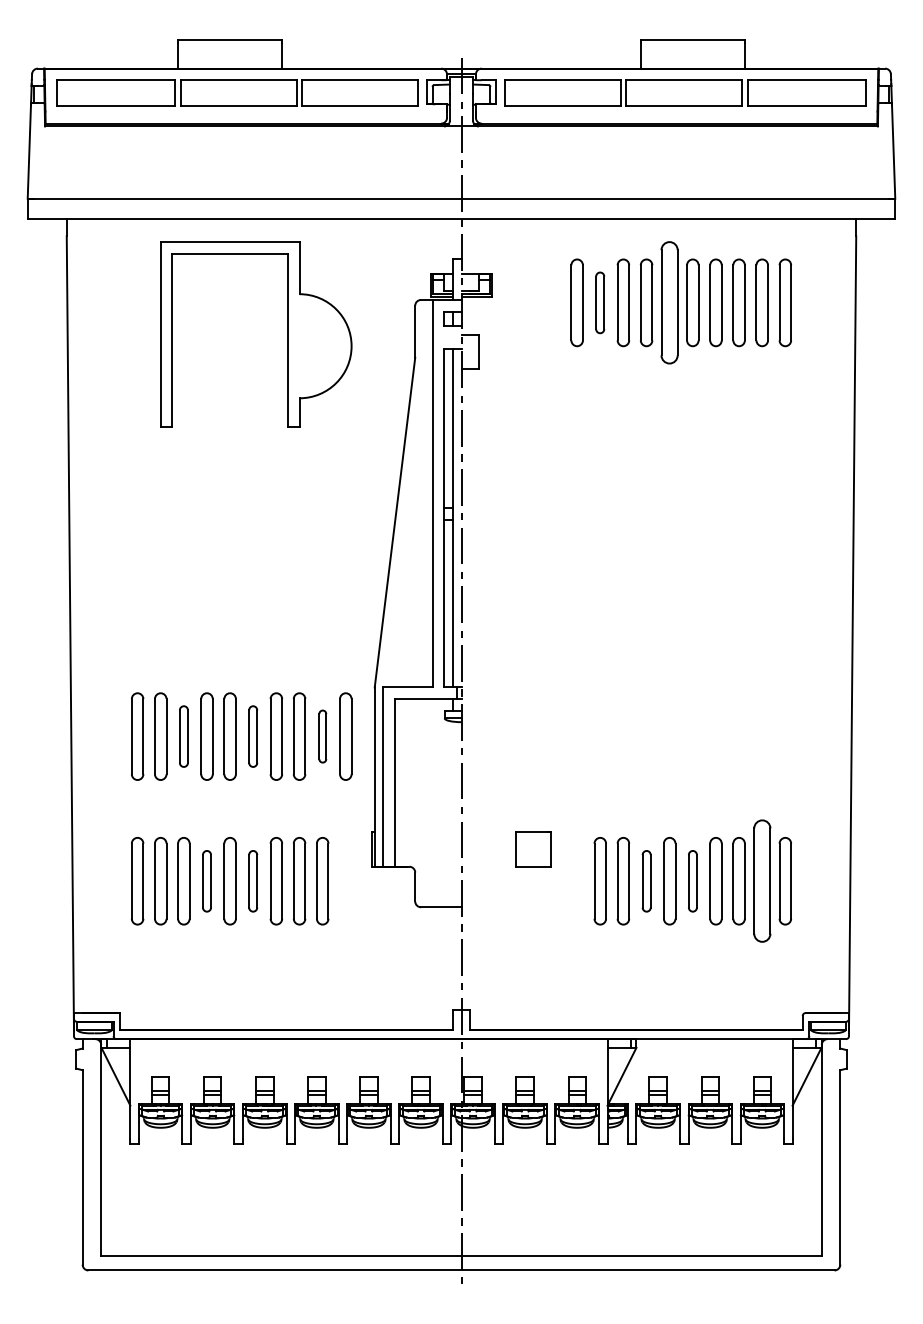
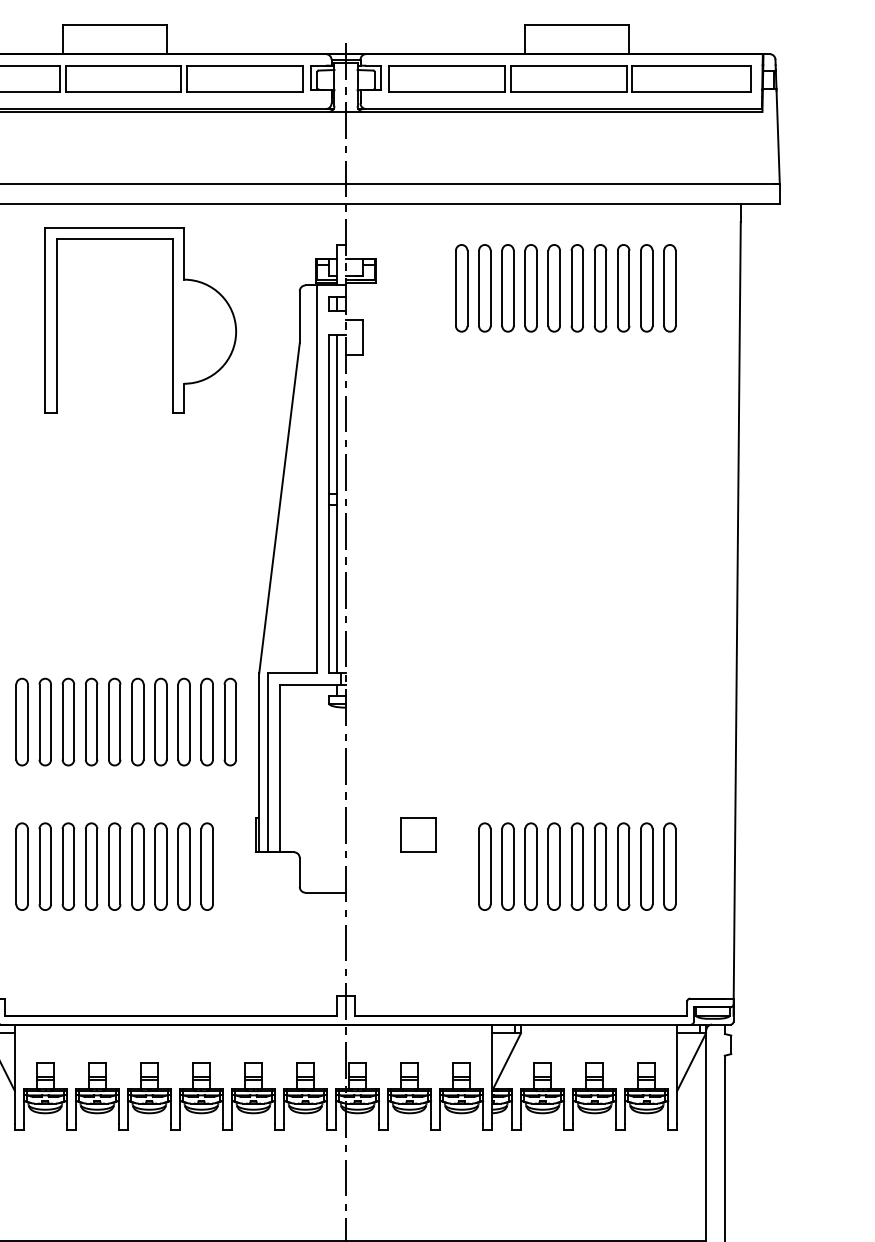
part: (599, 302) -> (484, 287), size x1.43
part: (669, 302) -> (554, 287), size x0.71
part: (183, 736) -> (68, 721), size x1.43
part: (252, 736) -> (137, 721), size x1.43
part: (322, 736) -> (207, 721), size x1.67
part: (206, 881) -> (91, 866), size x1.43
part: (252, 881) -> (137, 866), size x1.43
part: (646, 881) -> (531, 866), size x1.43
part: (692, 881) -> (577, 866), size x1.43
part: (761, 881) -> (646, 866), size x0.71

